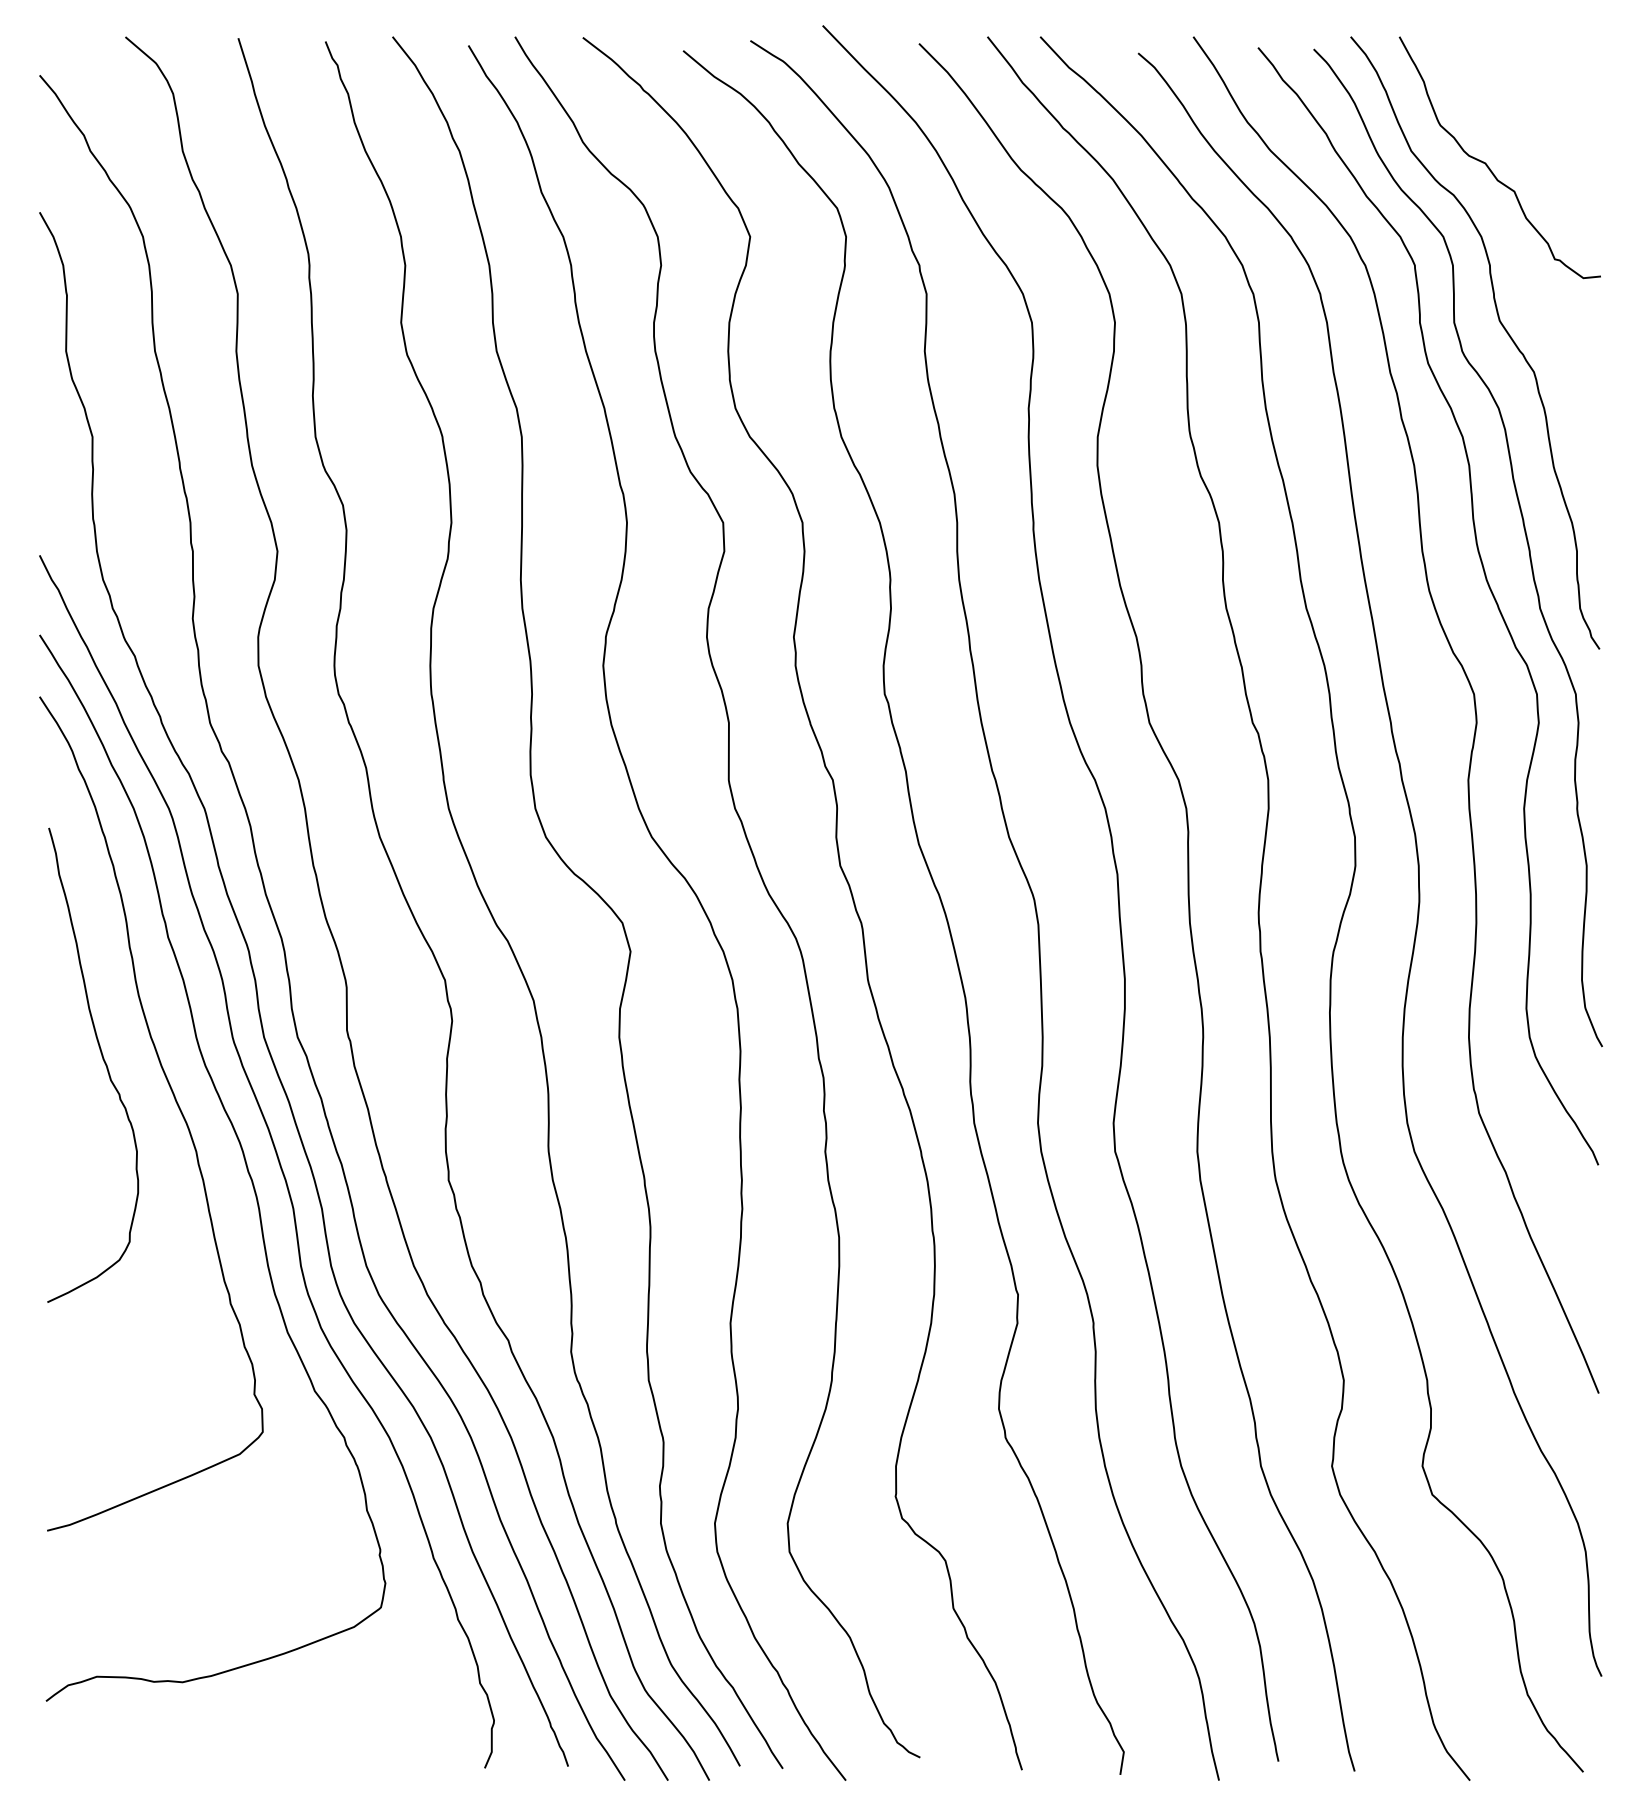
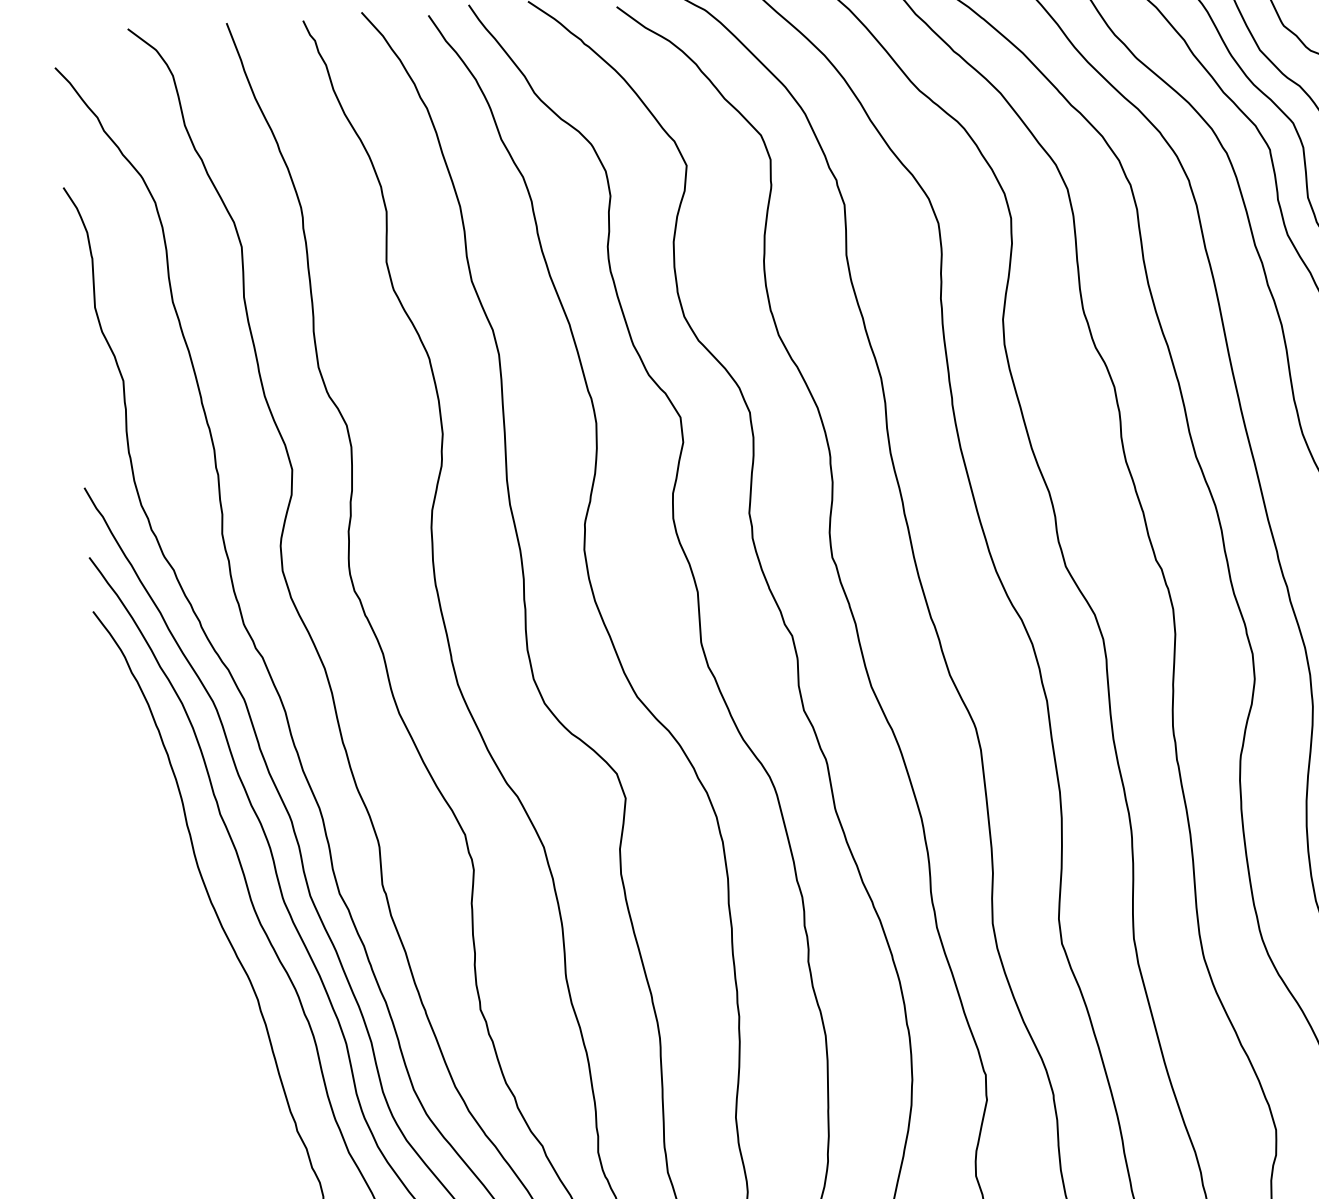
curve: (102, 1059) -> (170, 925), removed

